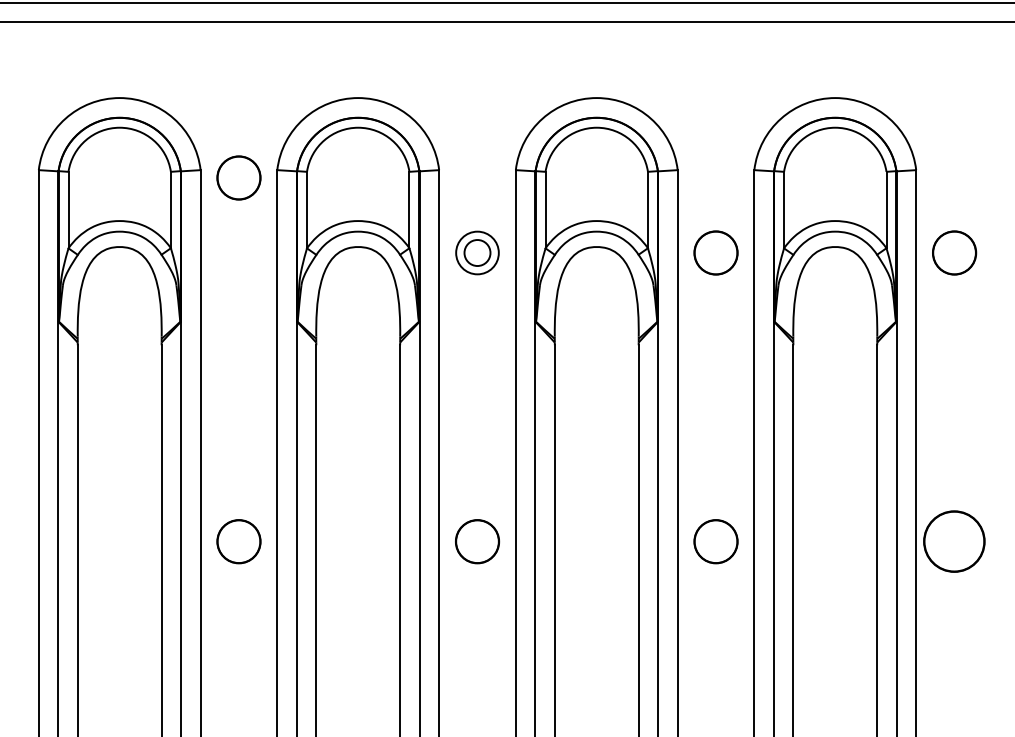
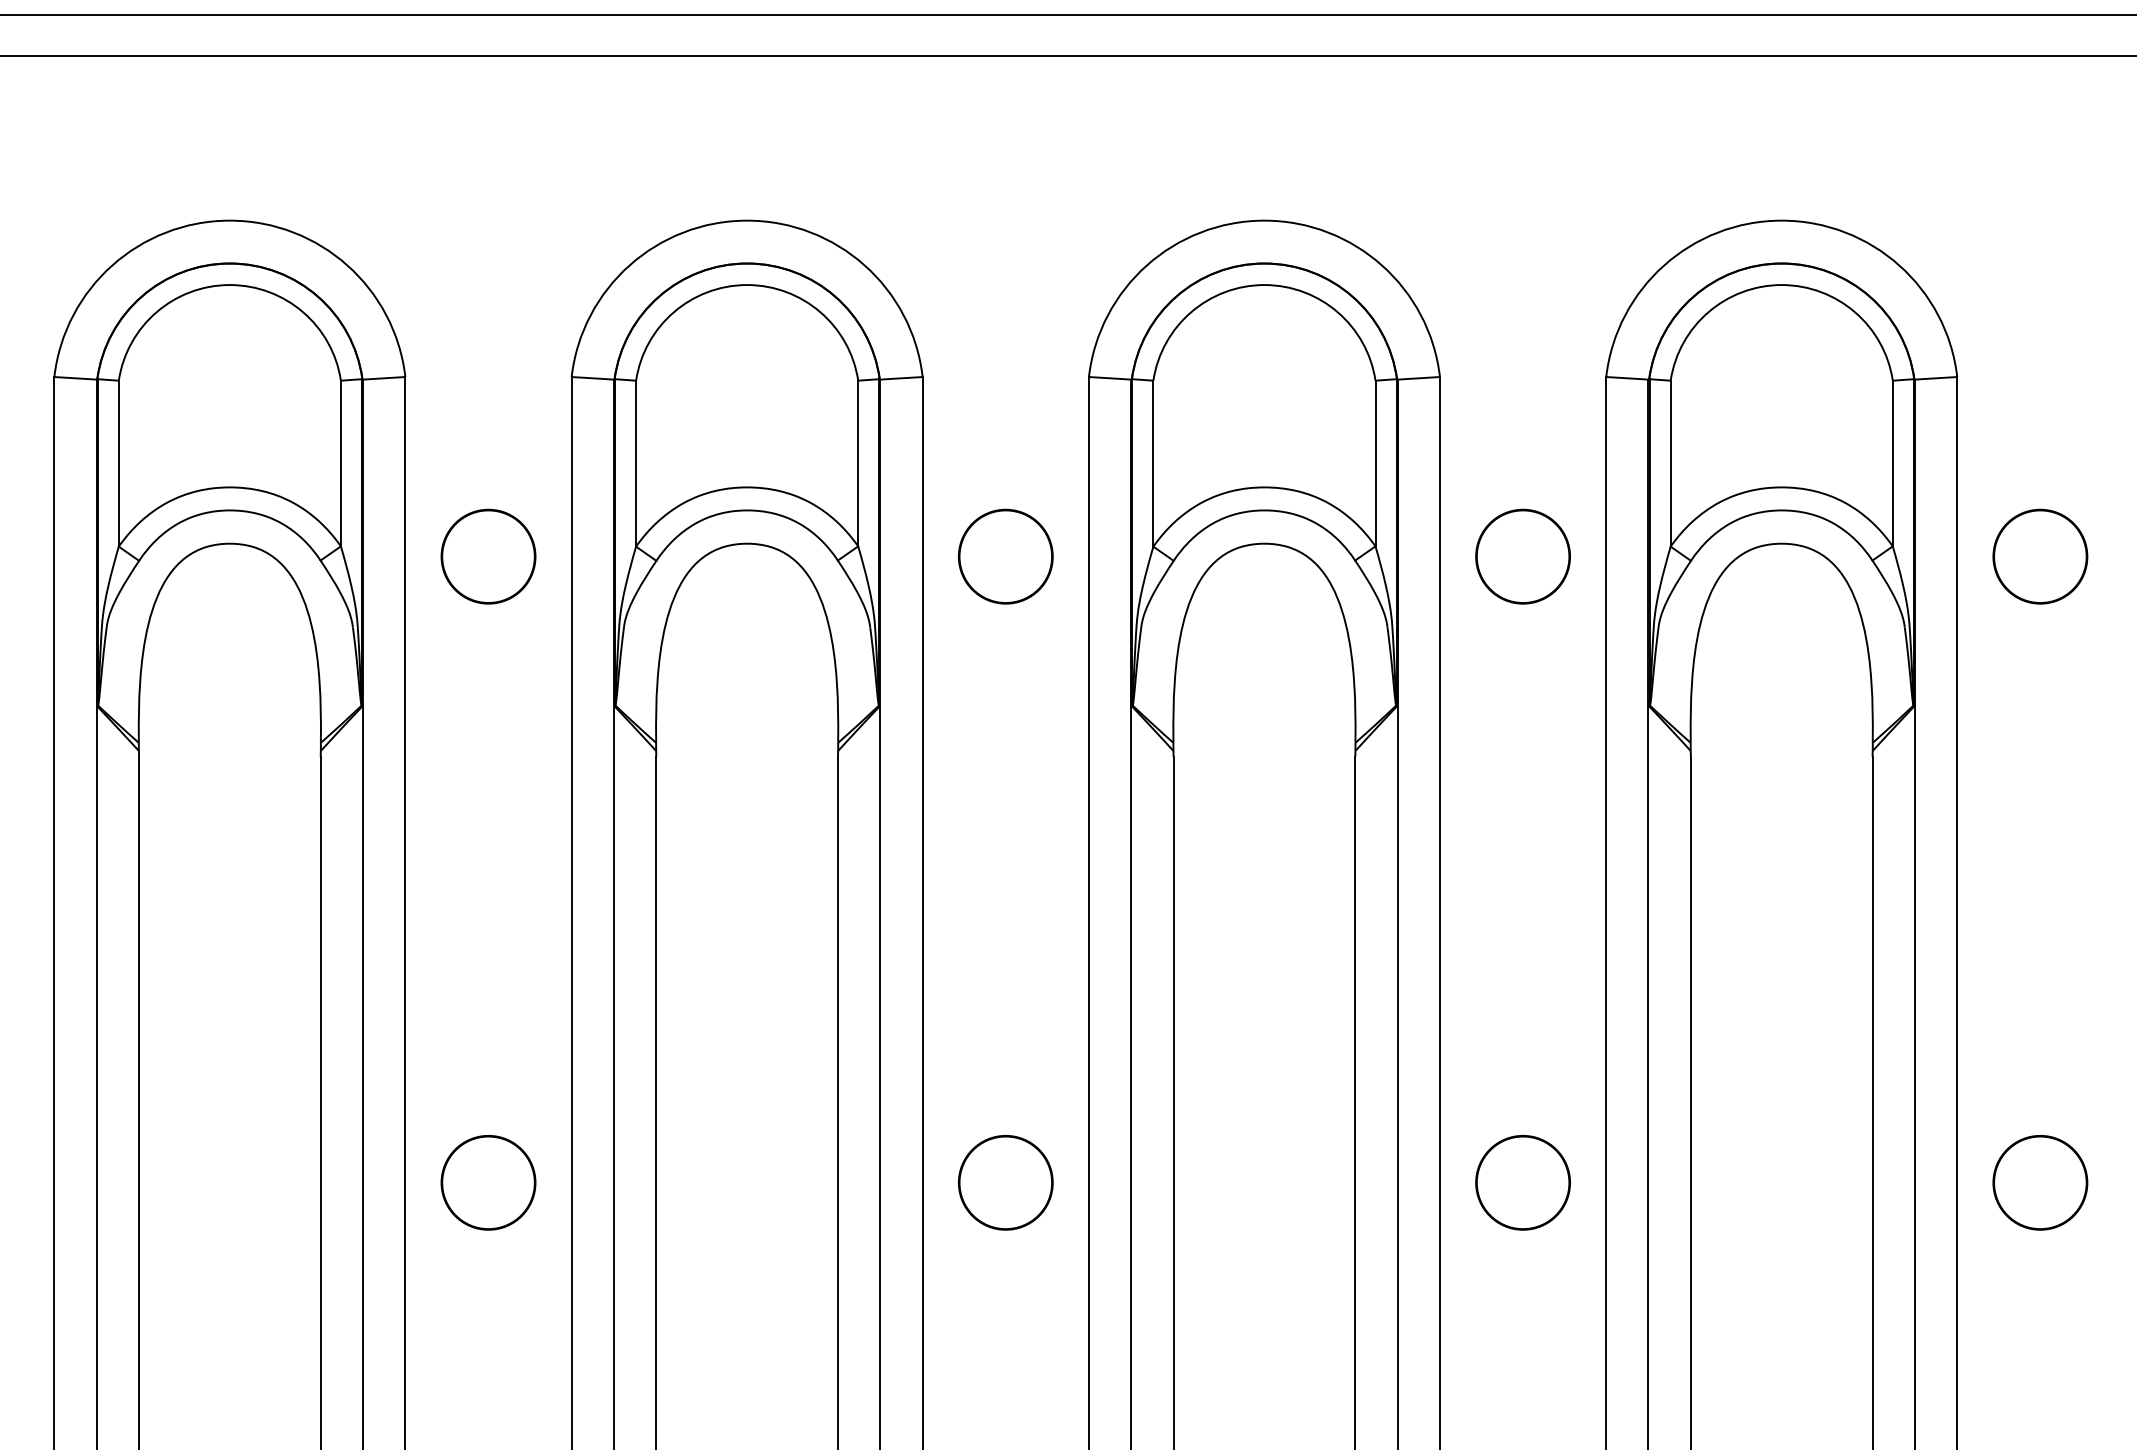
circle: (238, 177) -> (487, 555), moved
circle: (477, 252) -> (1005, 555), size x1.67
circle: (954, 541) -> (2040, 1182), size x0.71

